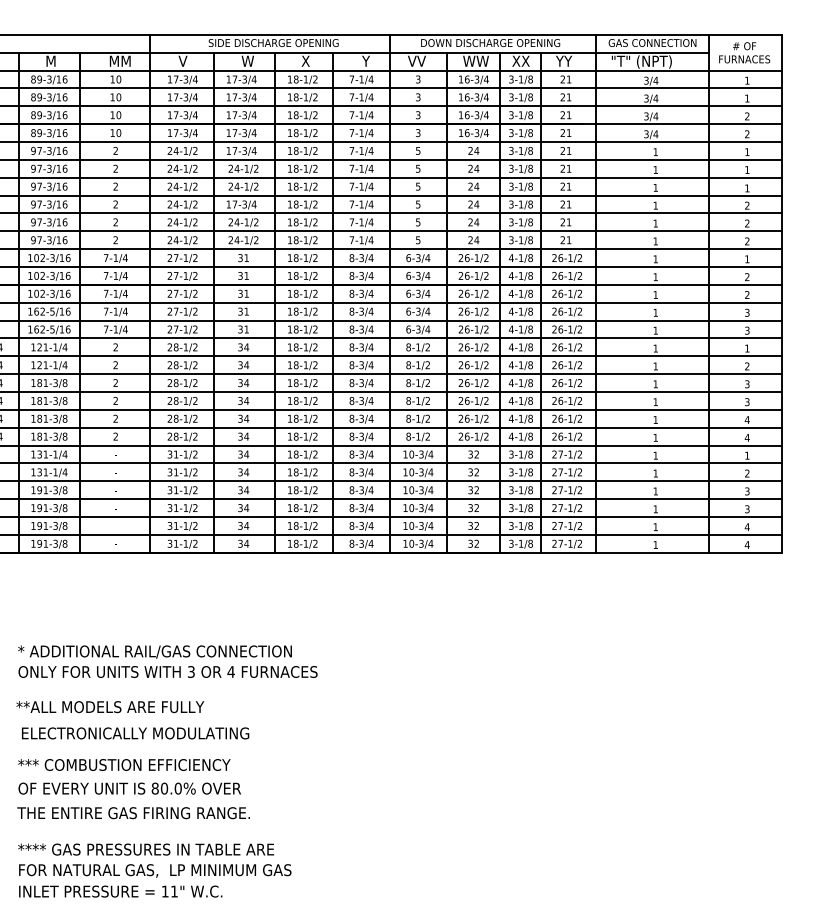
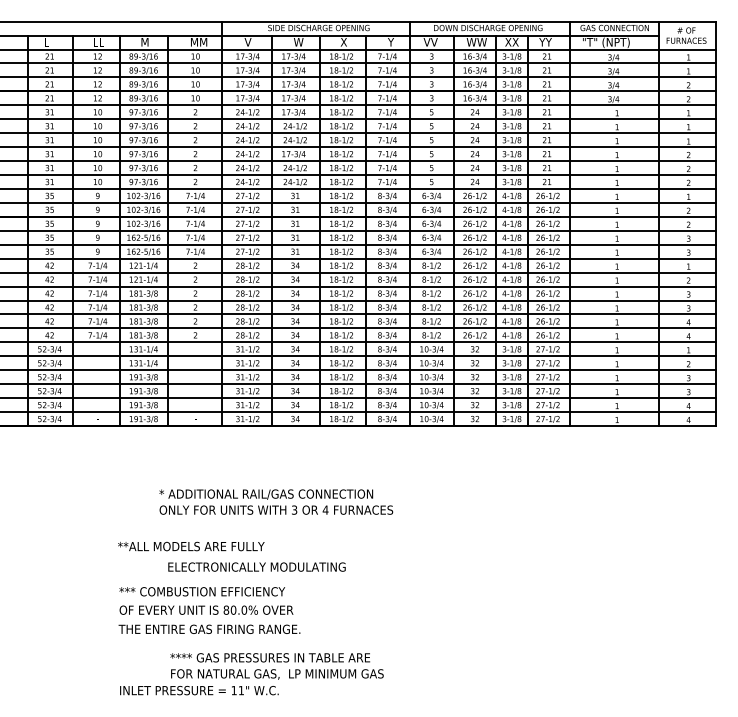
text: (168, 660) -> (276, 501), moved
text: (134, 732) -> (256, 566), moved
text: (154, 860) -> (276, 666), moved

